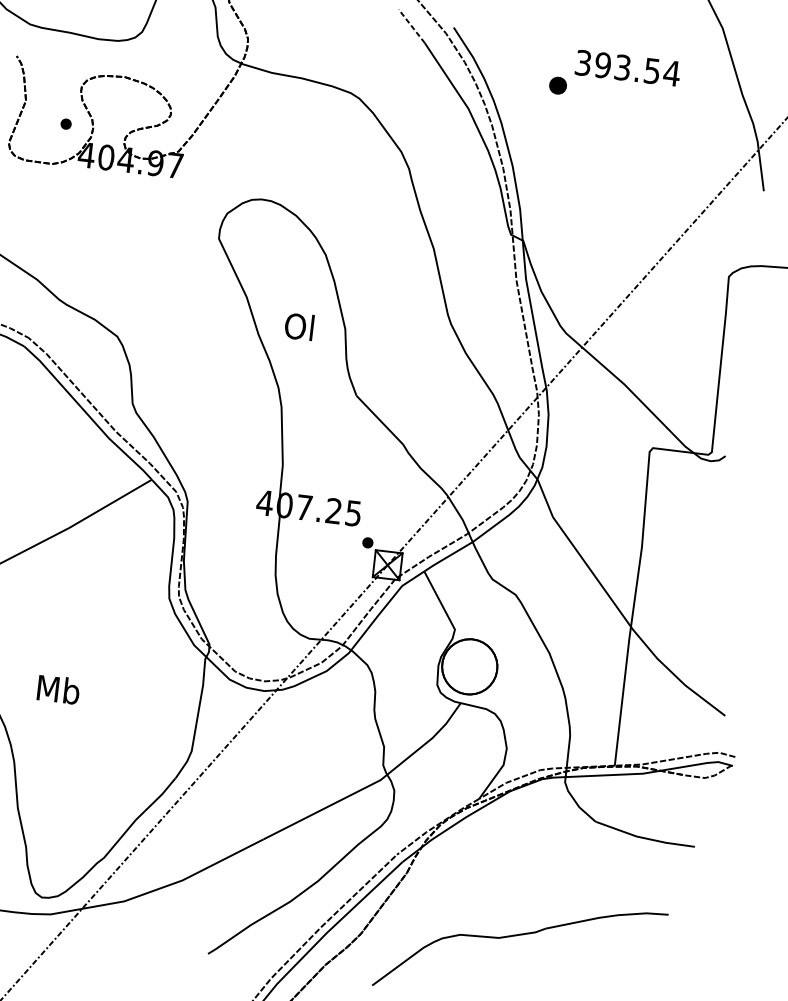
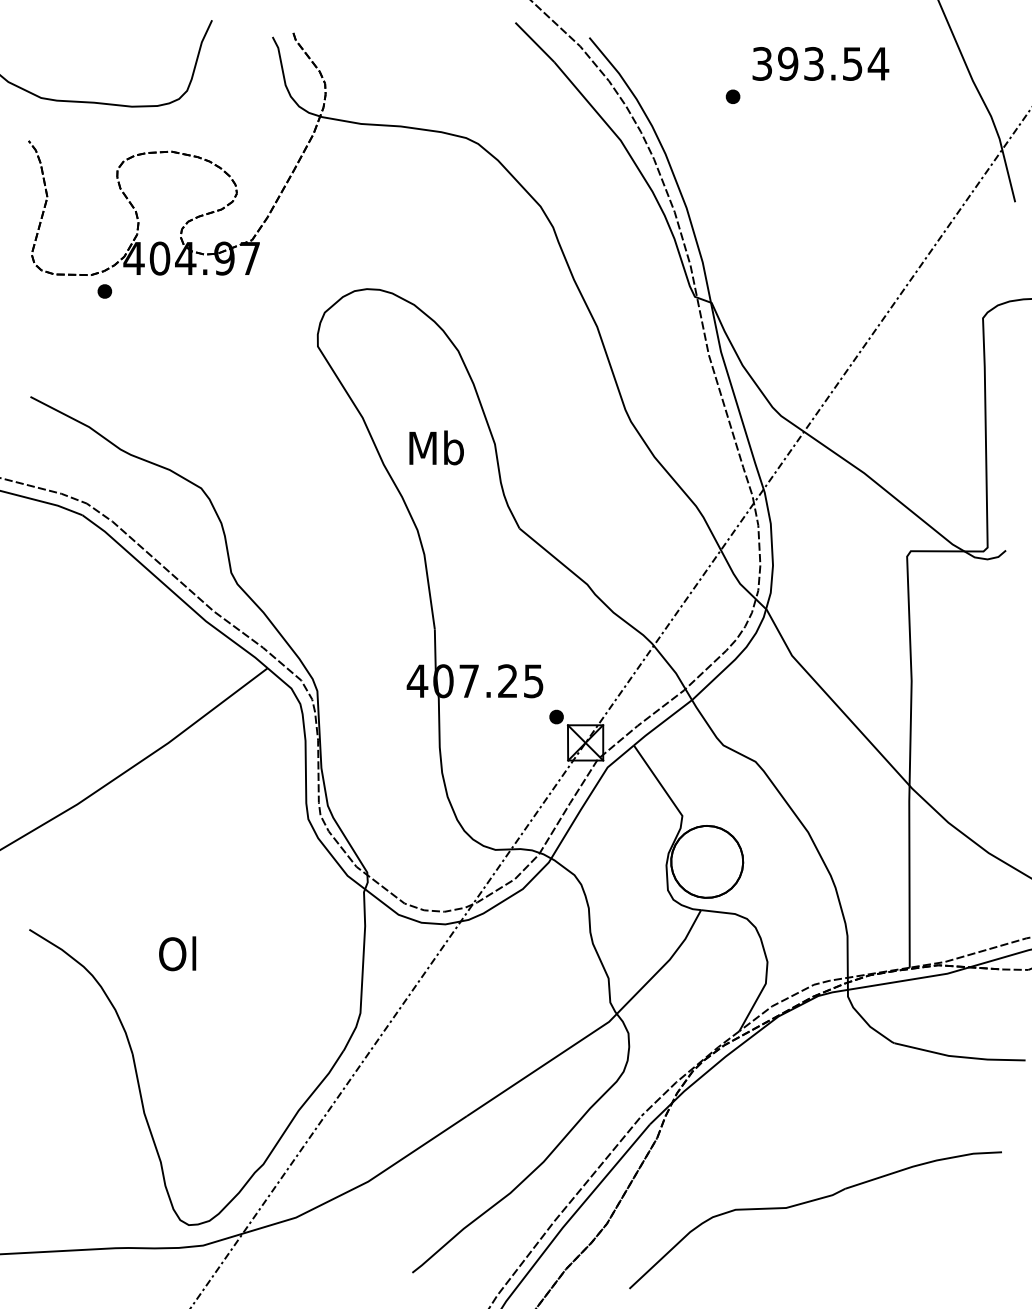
line: (411, 26) -> (534, 42), dashed -> solid
part: (557, 85) -> (732, 96), size x0.62
part: (65, 124) -> (104, 291), moved
text: (300, 326) -> (436, 447), Ol -> Mb
text: (59, 689) -> (179, 953), Mb -> Ol

